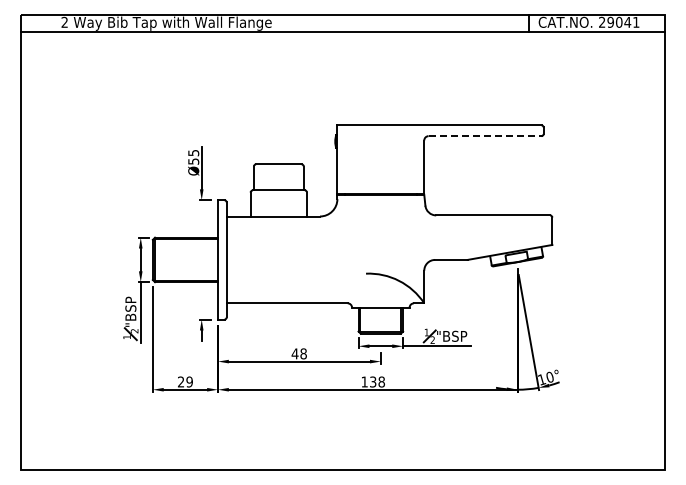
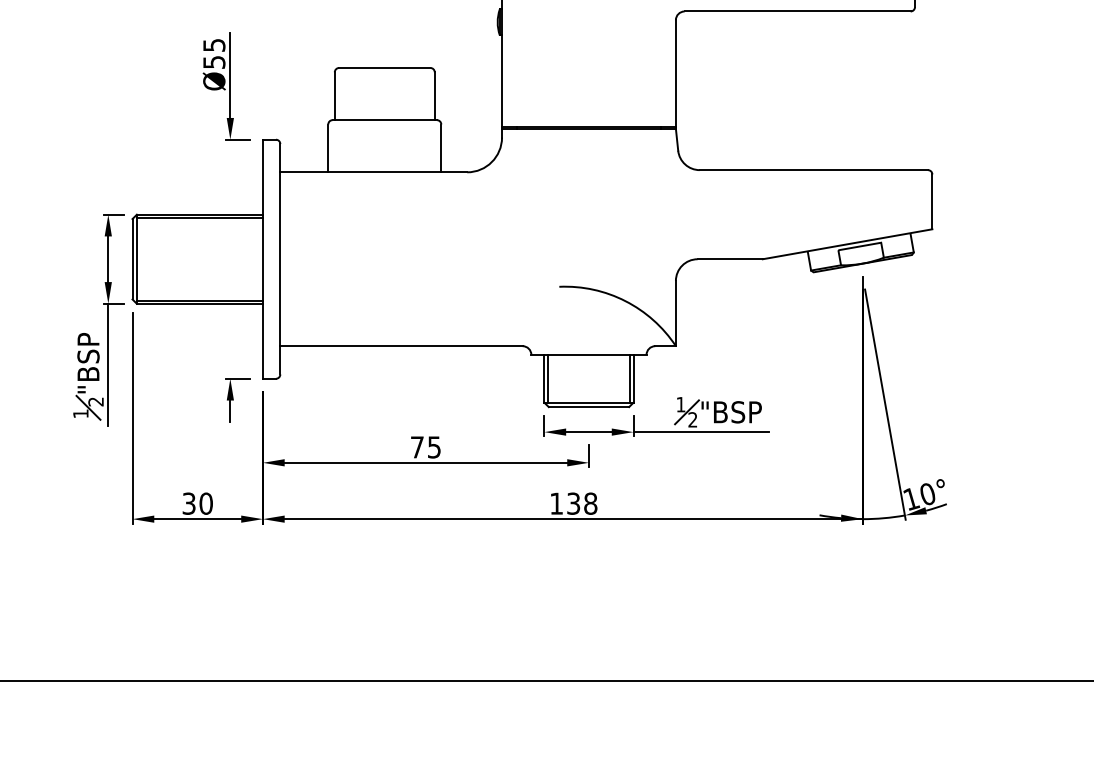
line: (485, 136) -> (798, 12), dashed -> solid
text: (298, 353) -> (424, 446), 48 -> 75
text: (185, 381) -> (197, 502), 29 -> 30

